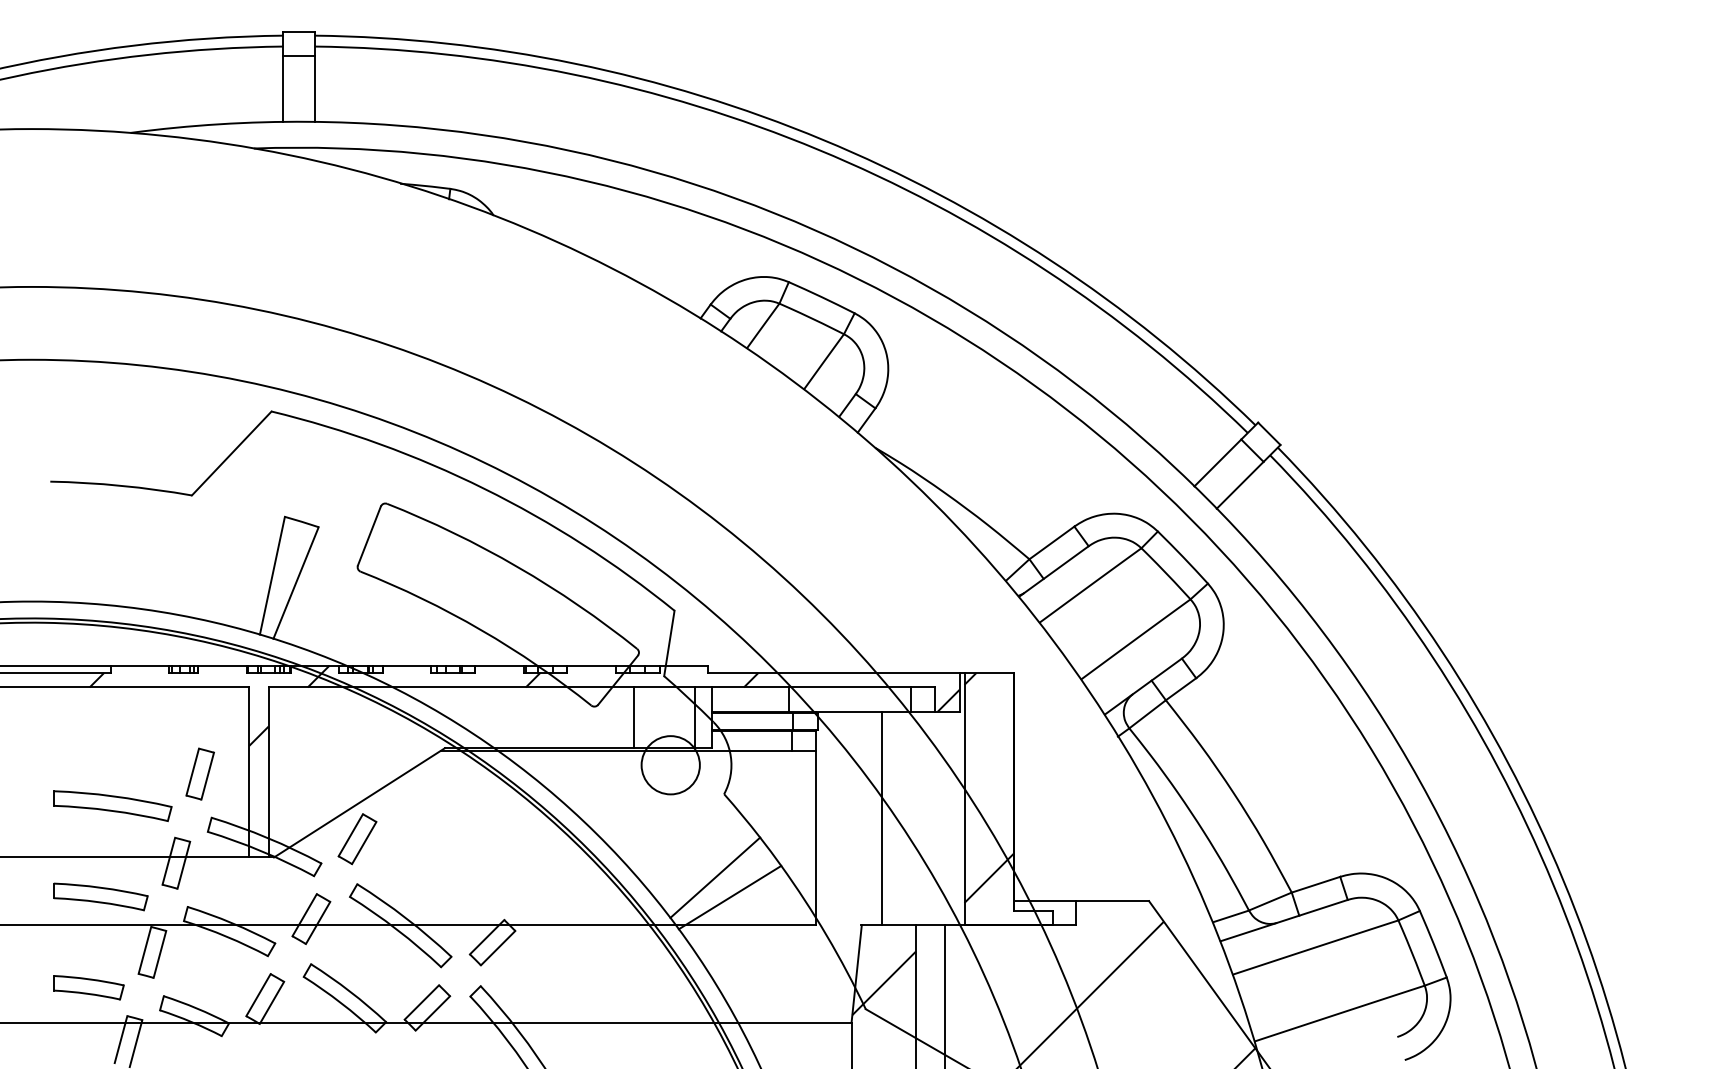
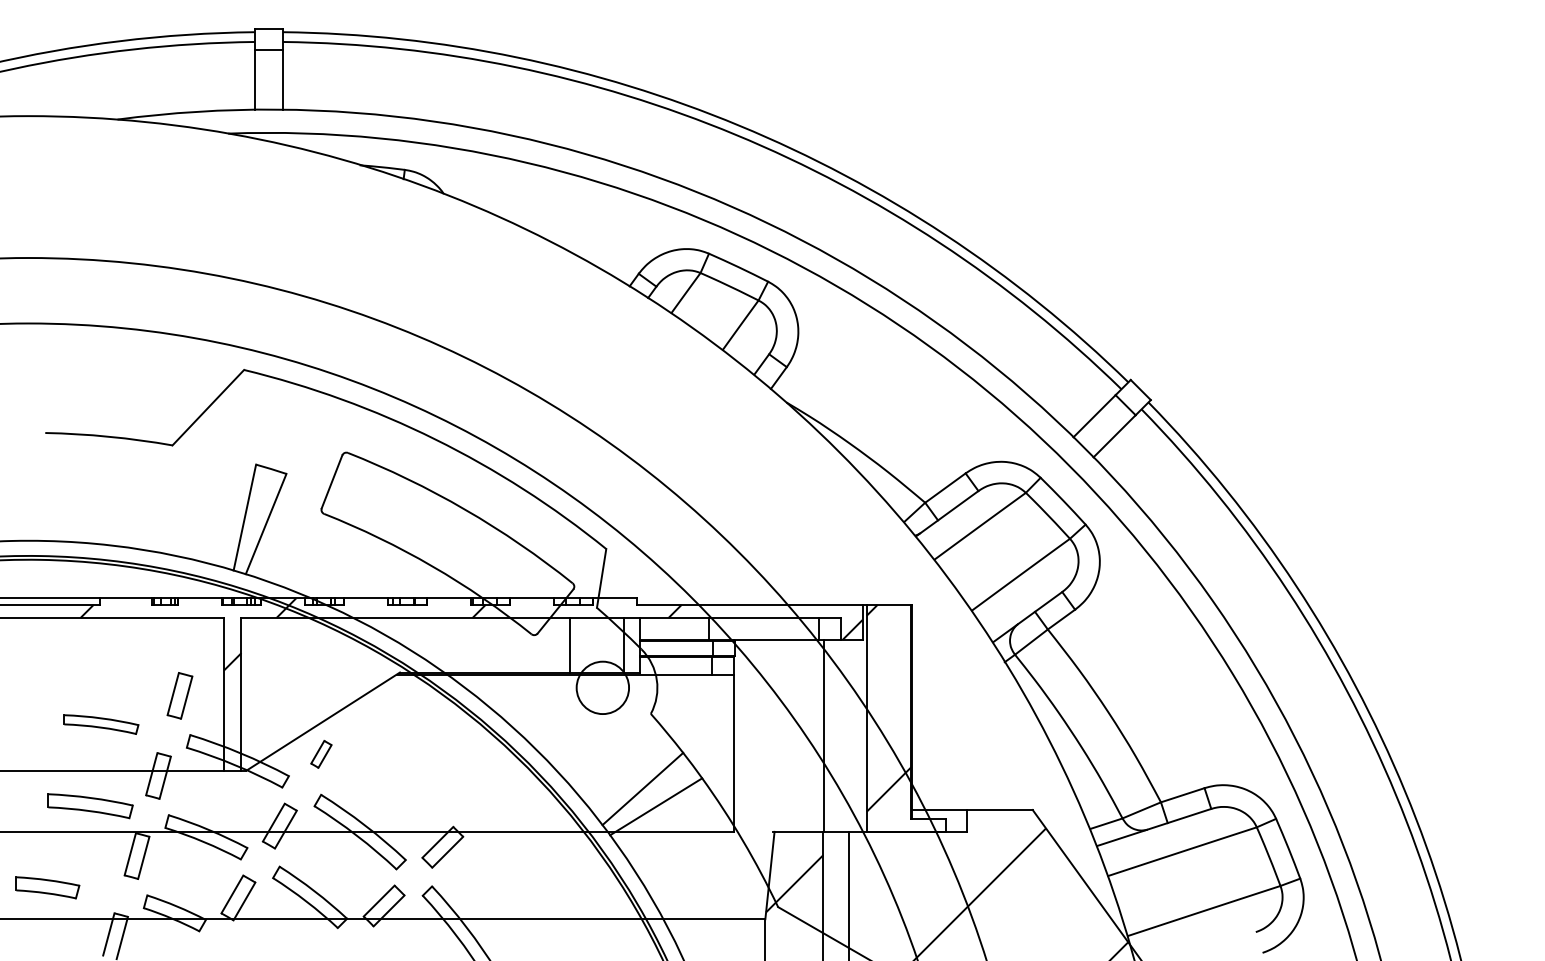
part: (112, 805) -> (101, 724), size x0.7
line: (881, 818) -> (823, 735), moved
part: (357, 839) -> (321, 754), size x0.6
part: (88, 987) -> (47, 887), moved

